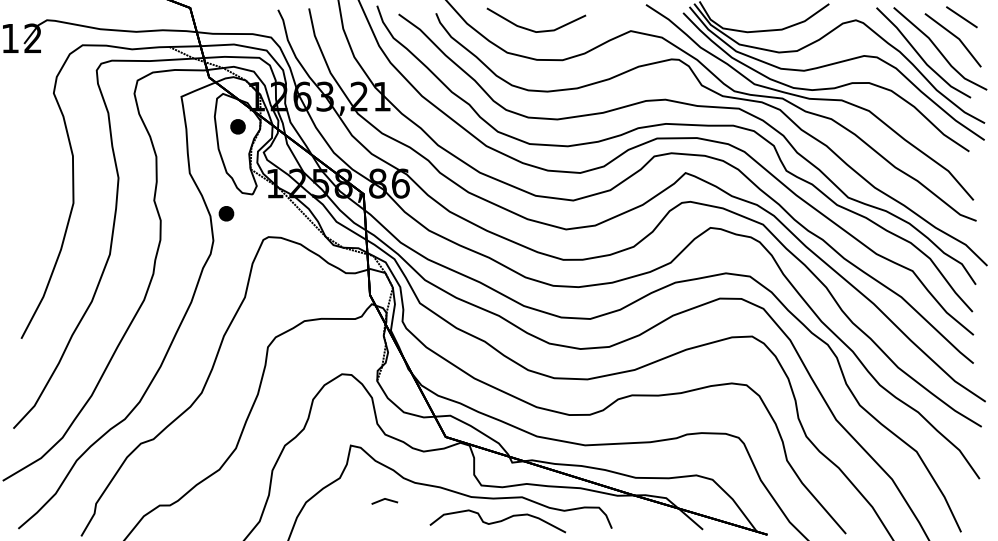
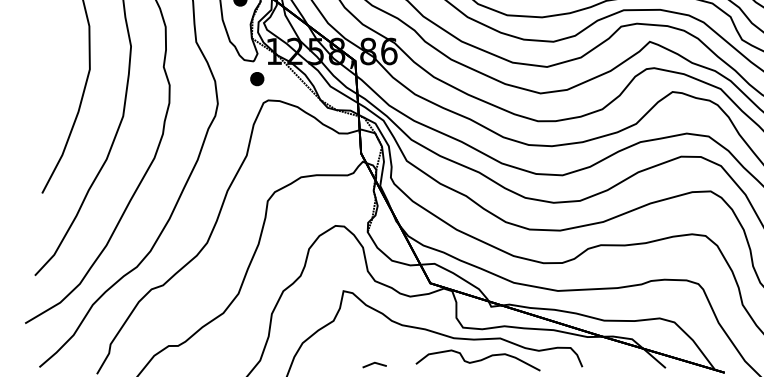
part: (226, 213) -> (257, 78), moved
line: (383, 500) -> (373, 364), moved

